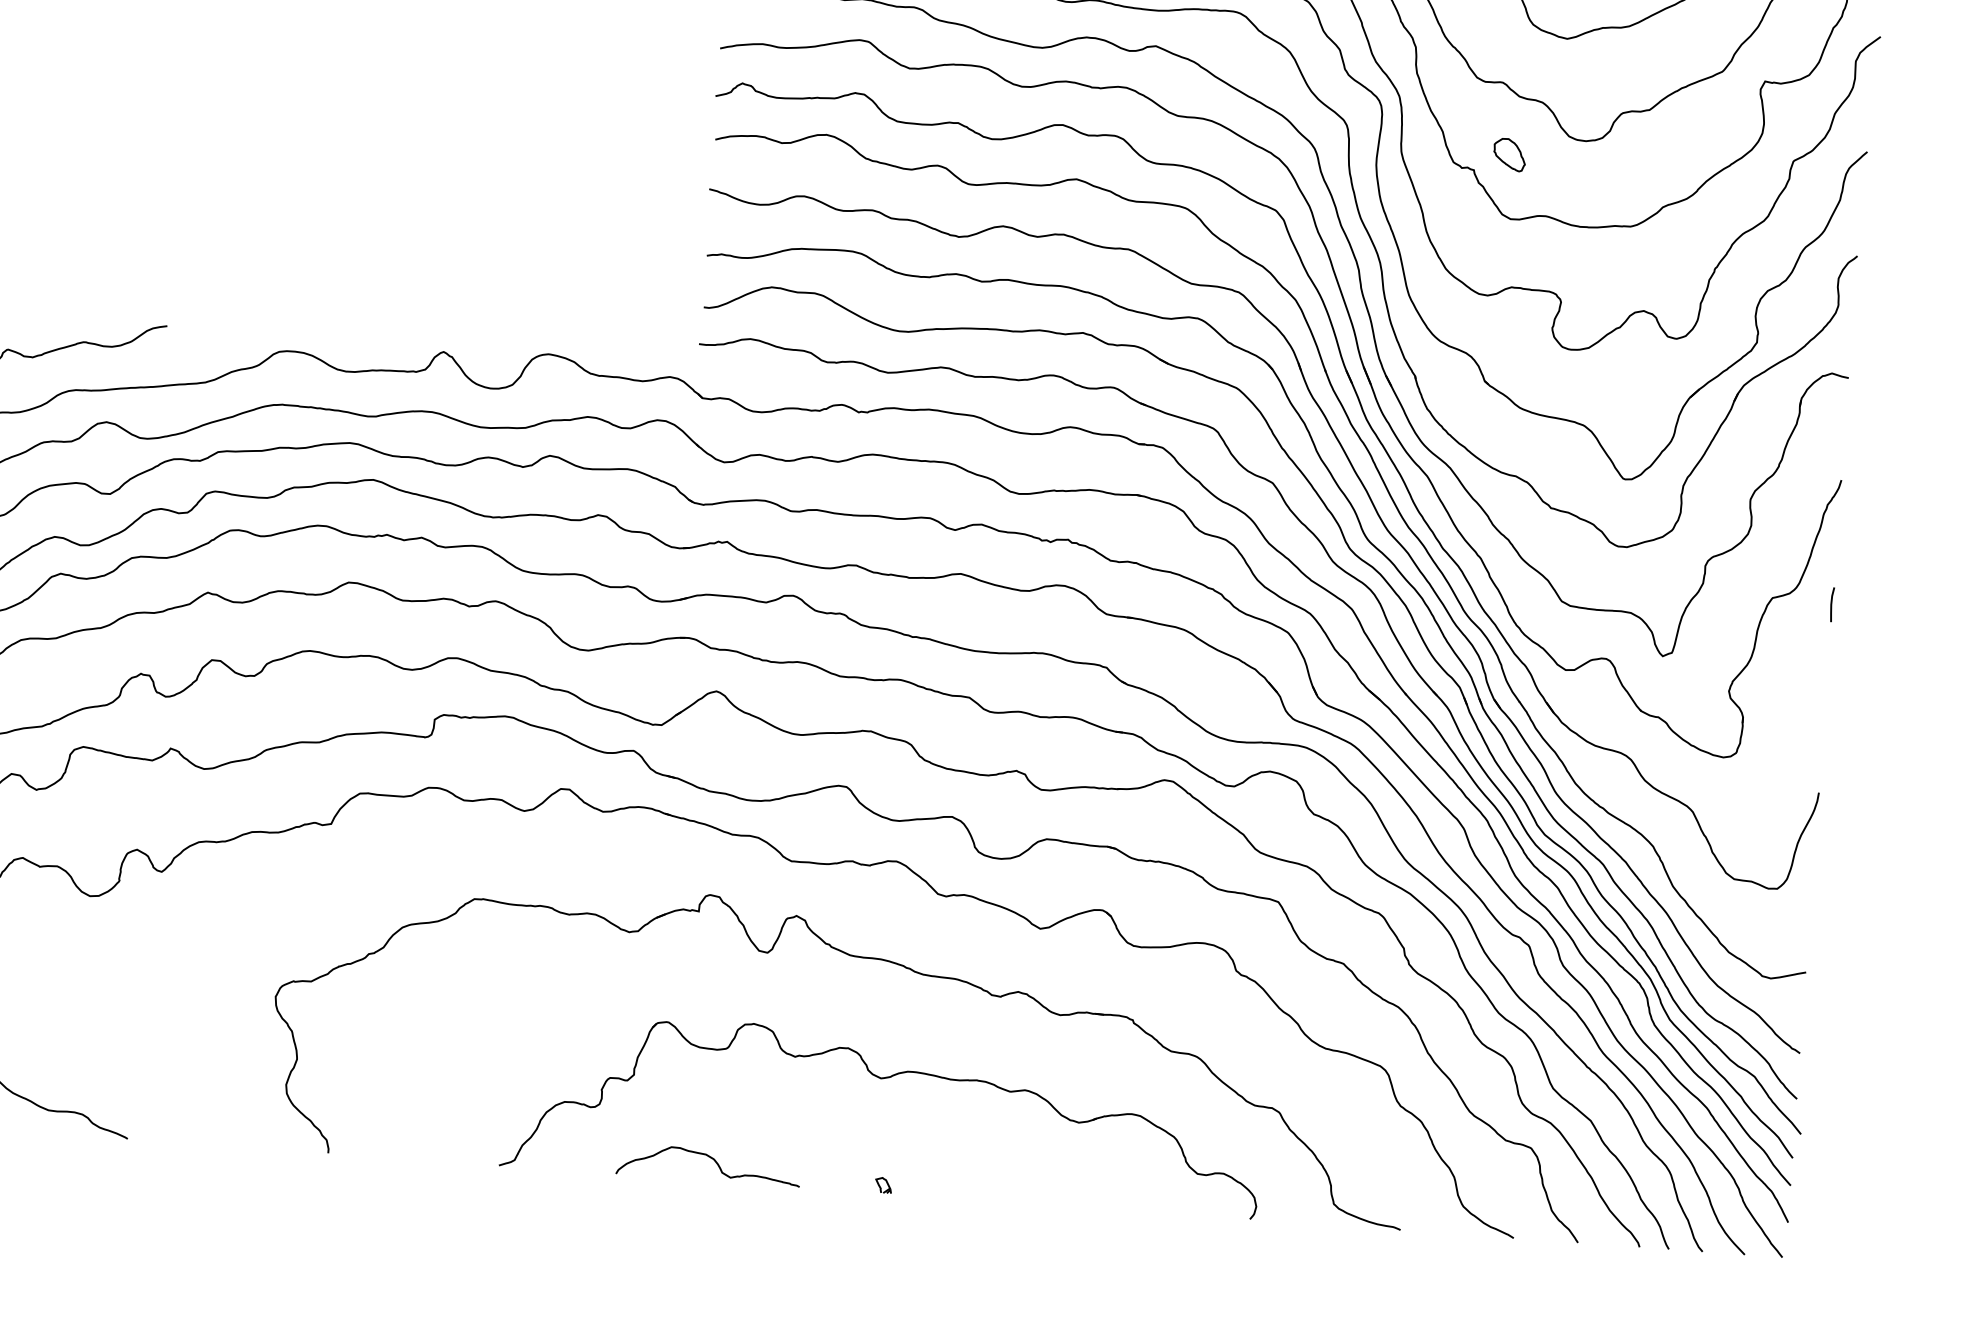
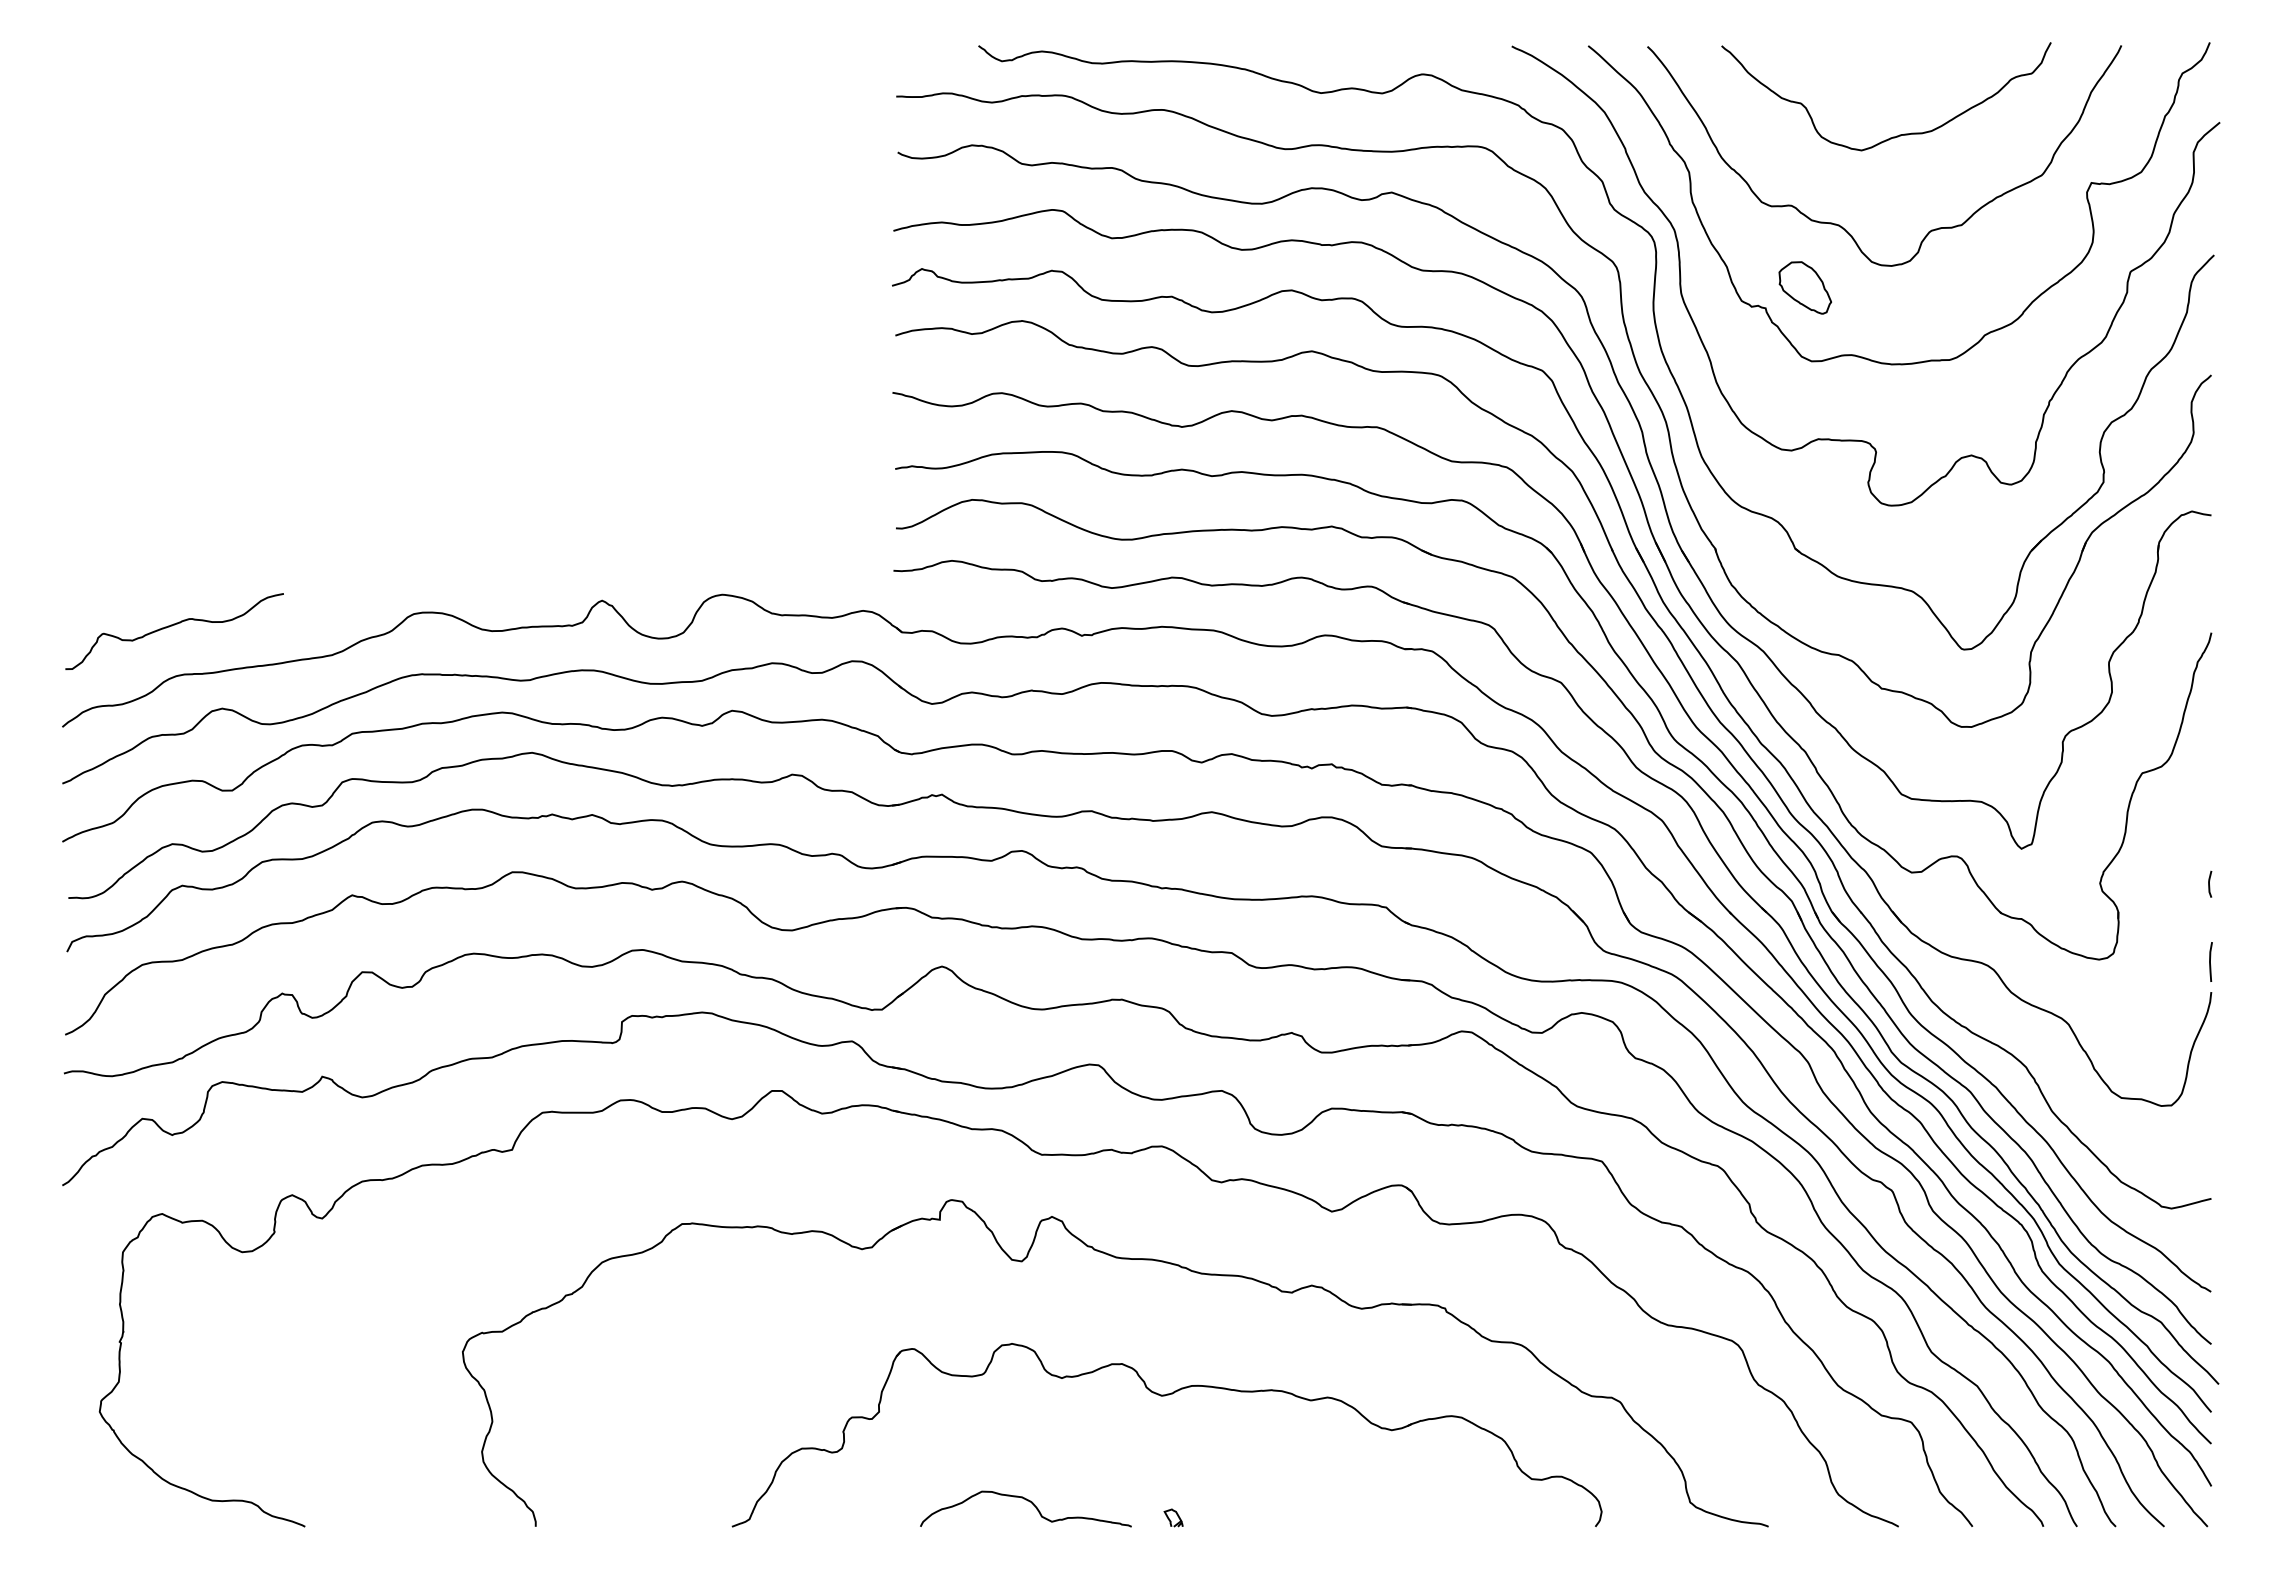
part: (1509, 154) -> (1805, 287), size x1.43
line: (1831, 604) -> (2210, 961), moved
curve: (1824, 698) -> (2209, 883), added
curve: (712, 1159) -> (1029, 1502), moved

